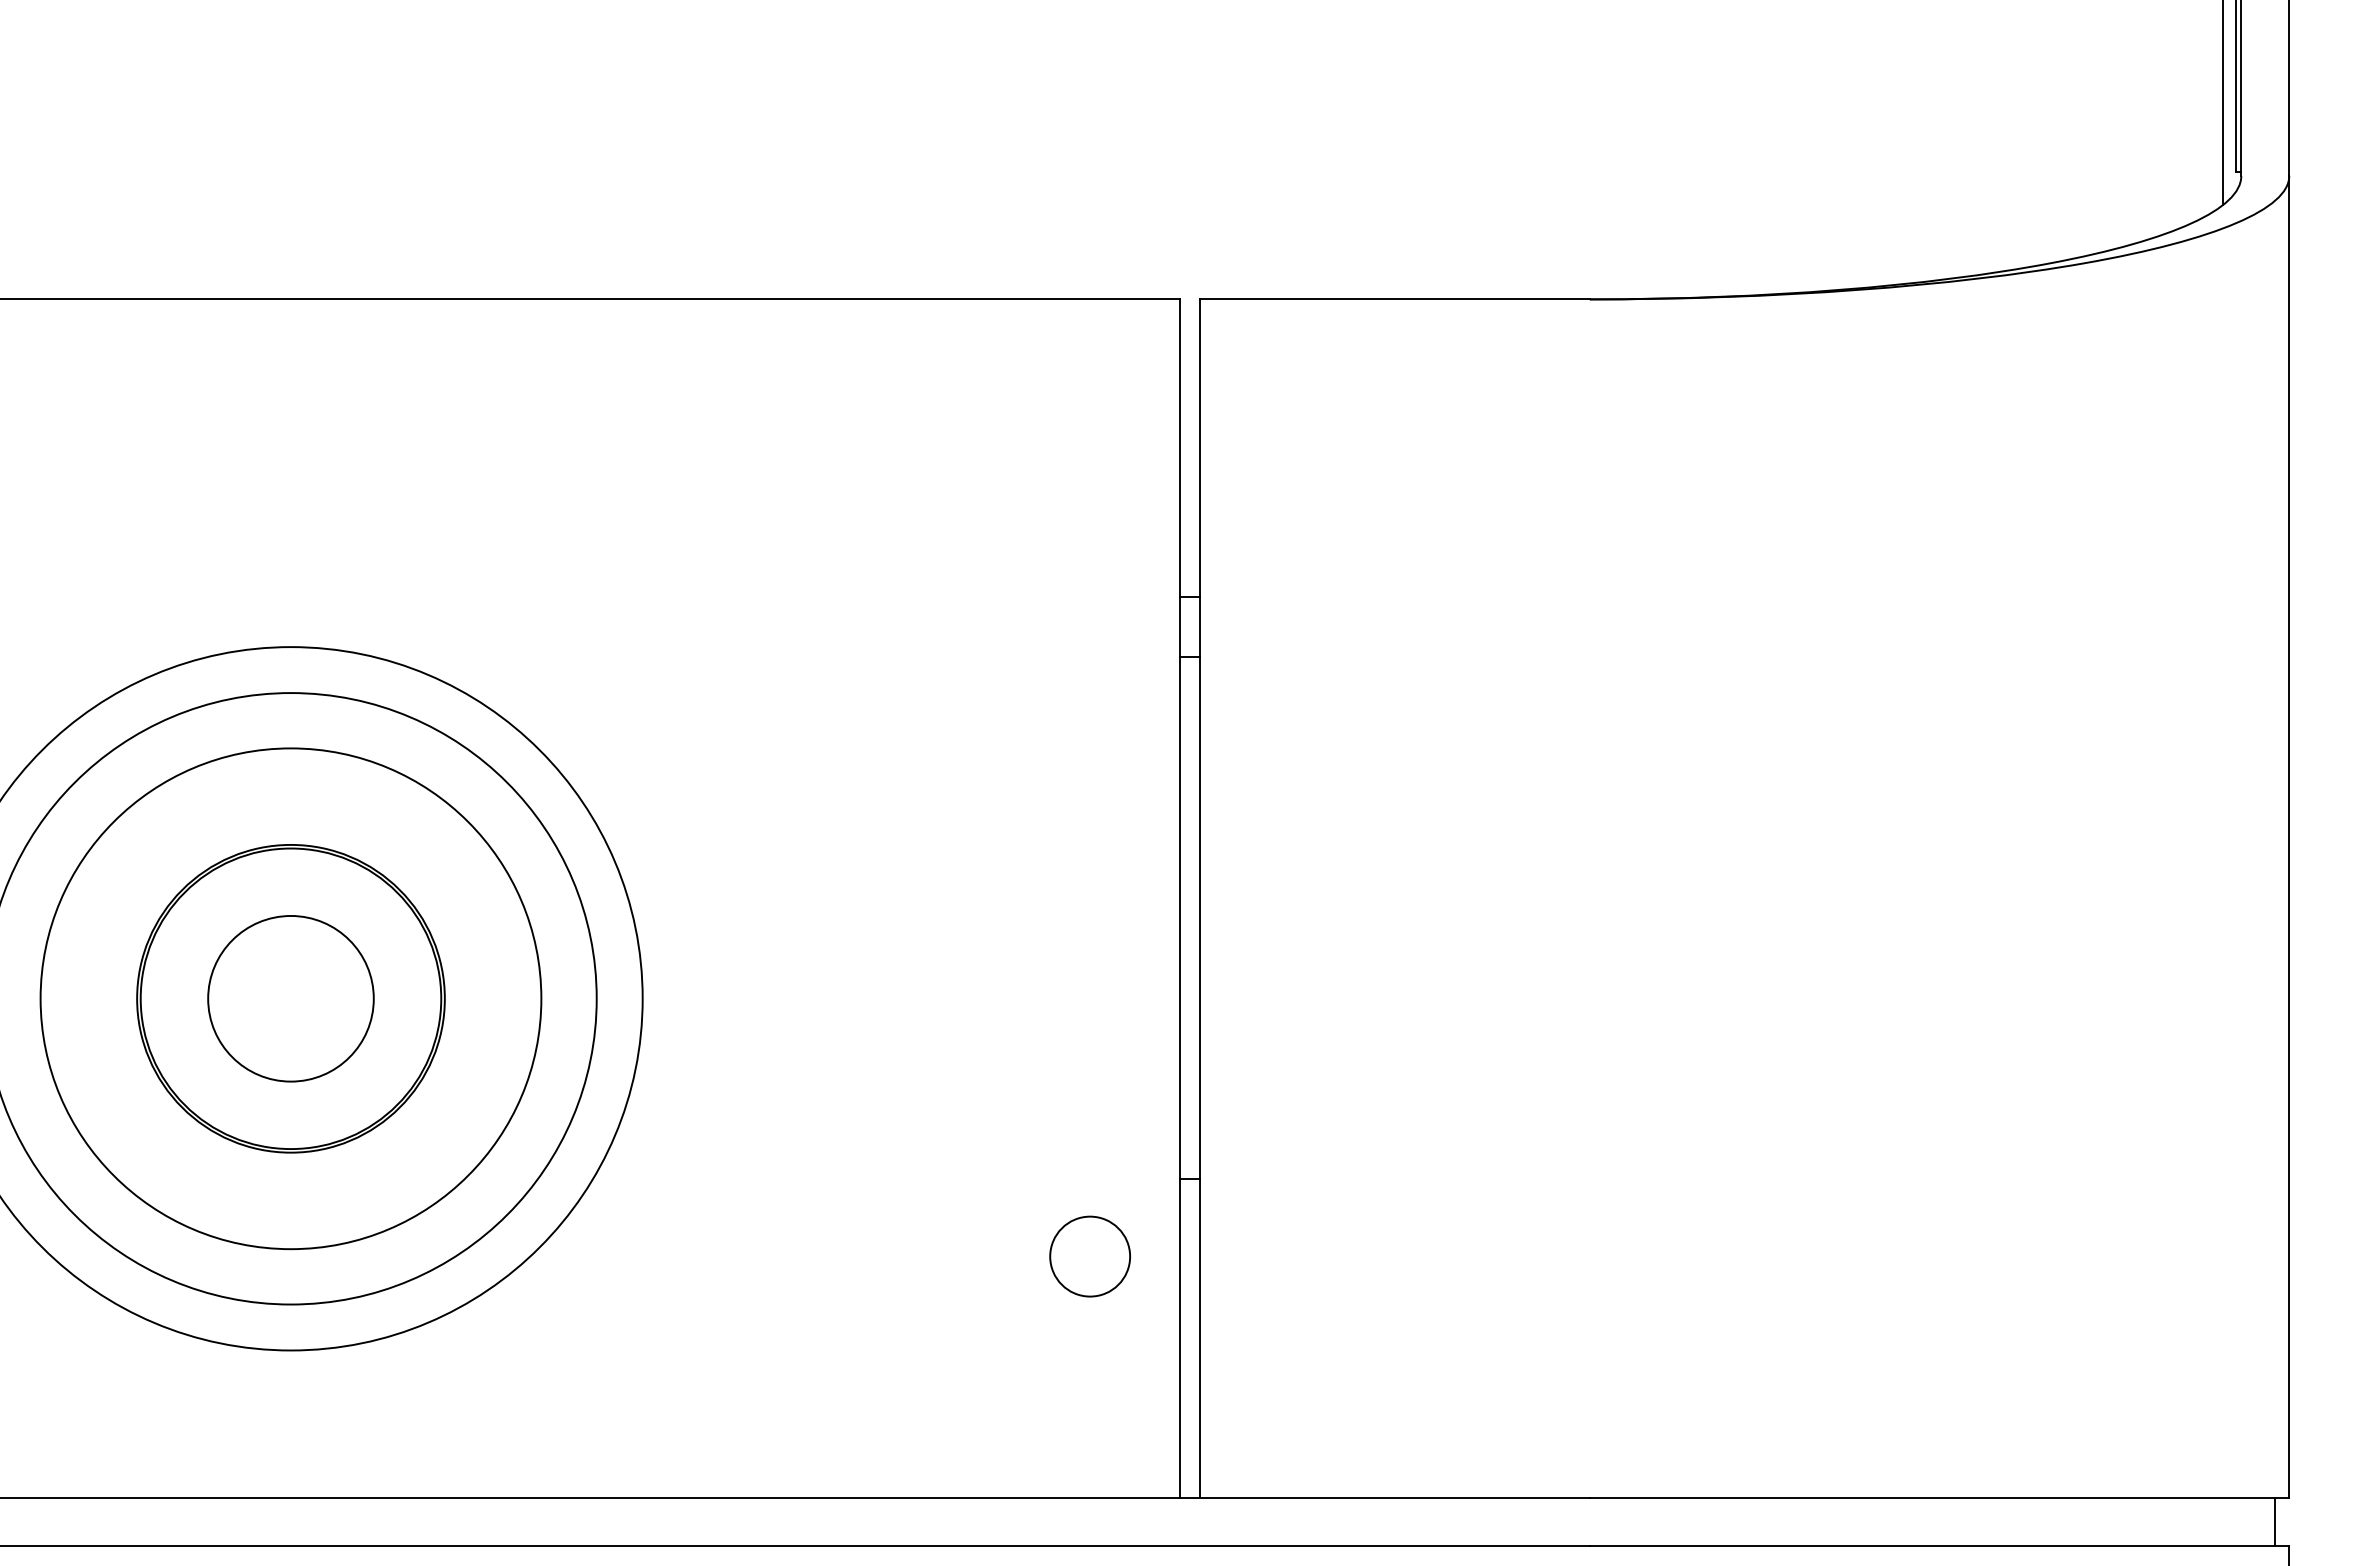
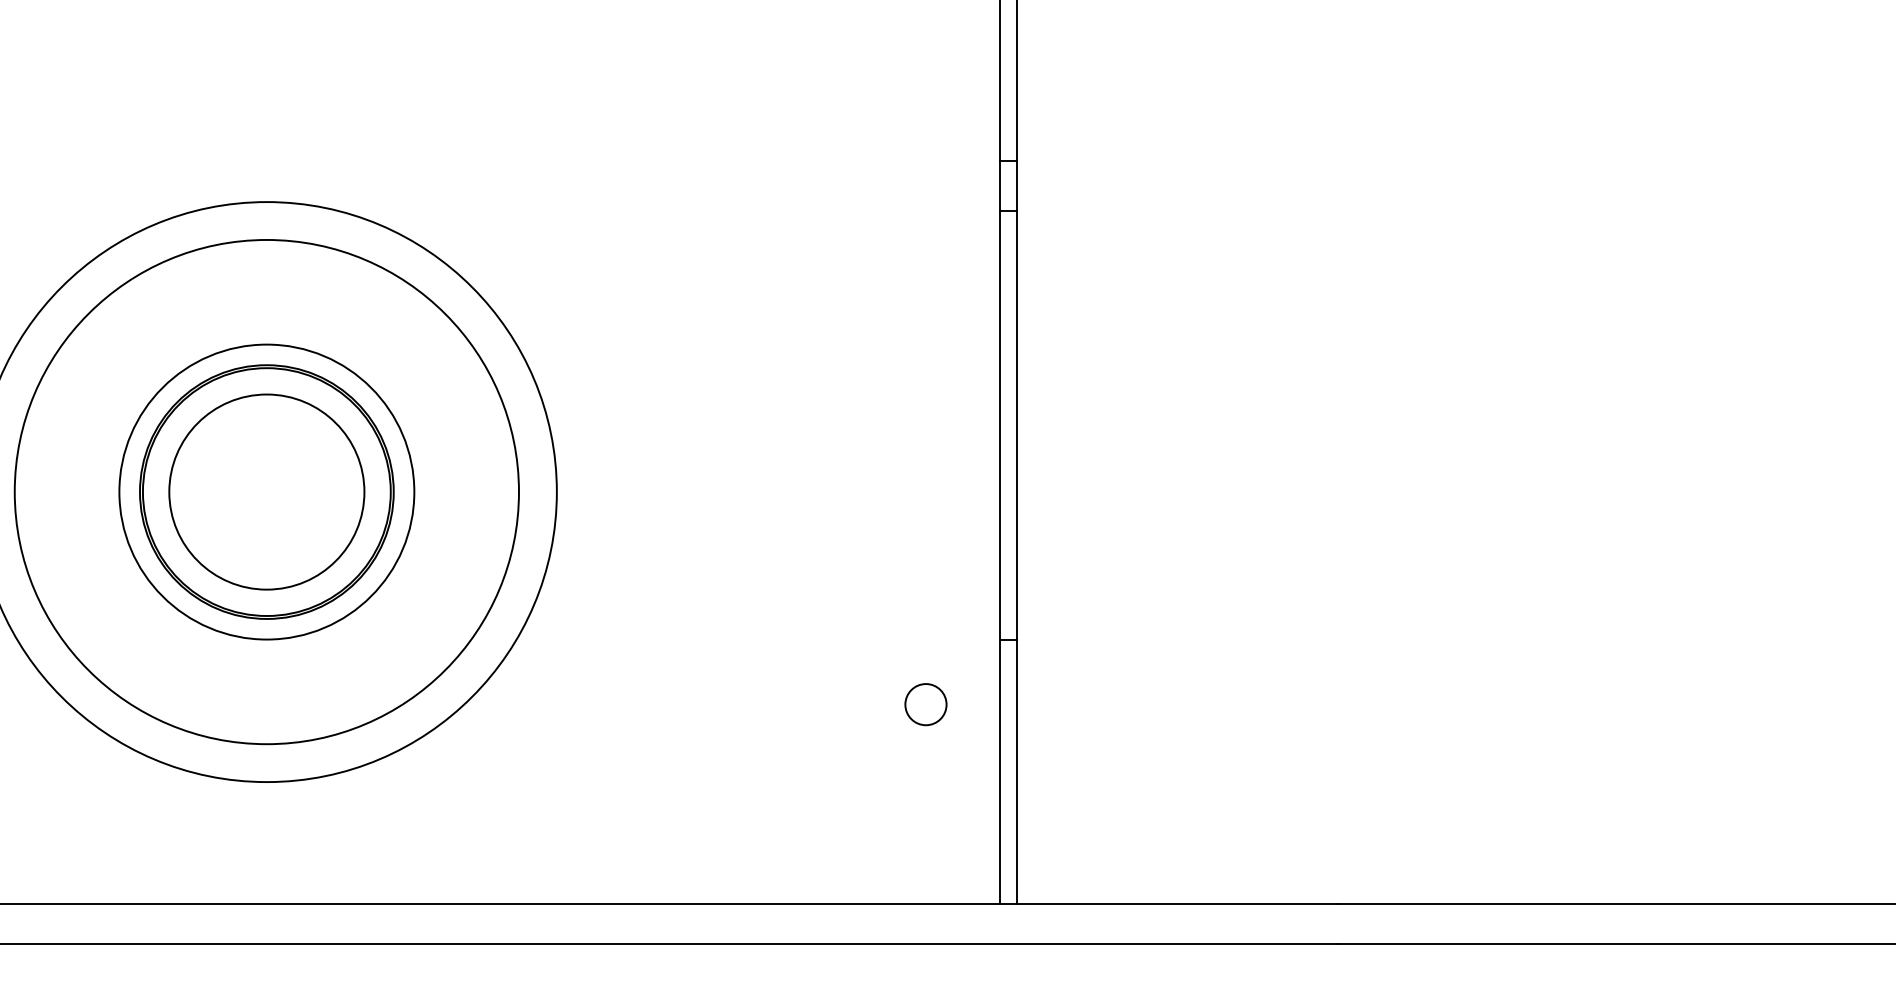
circle: (290, 998) -> (266, 491), size x0.71
circle: (290, 998) -> (266, 491), size x1.43
circle: (1090, 1256) -> (926, 704), size x0.62

